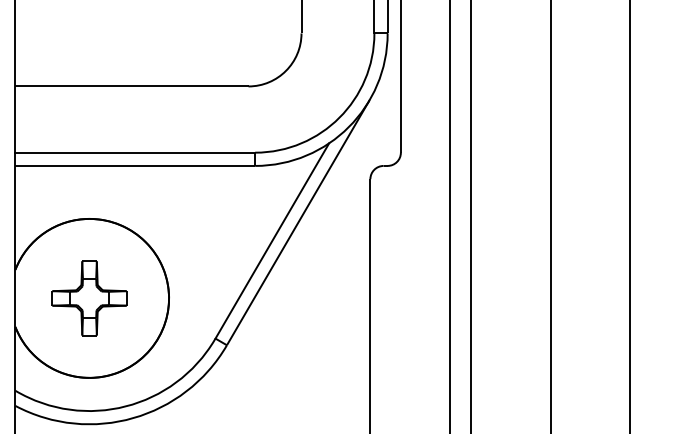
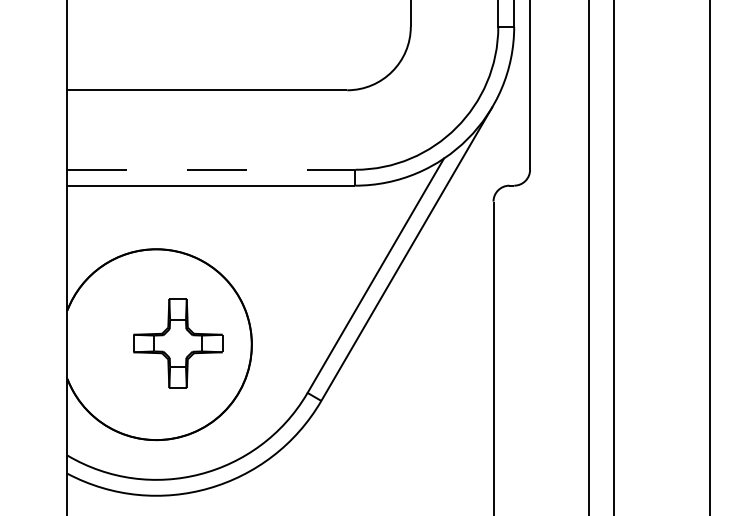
line: (135, 152) -> (211, 169), solid -> dashed
part: (89, 298) -> (177, 343), moved

